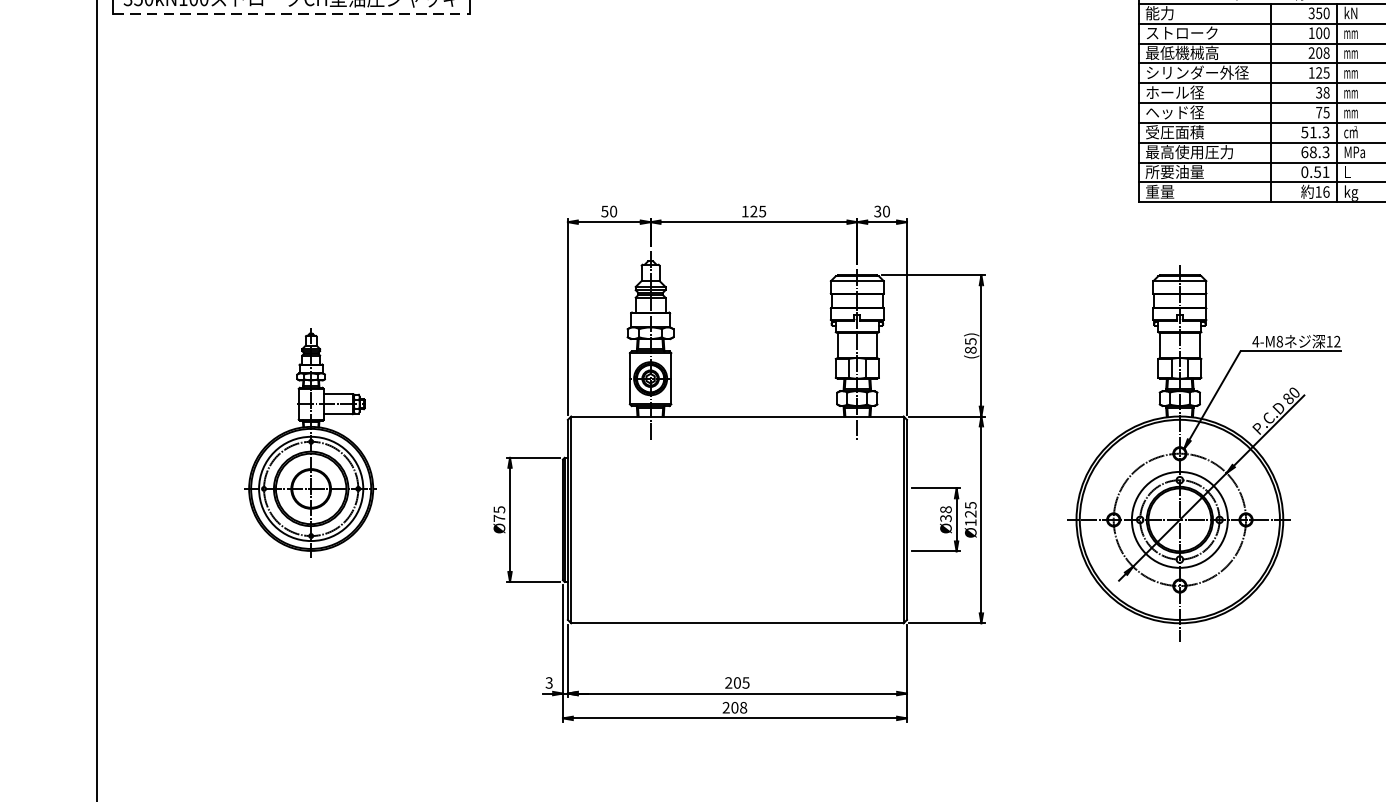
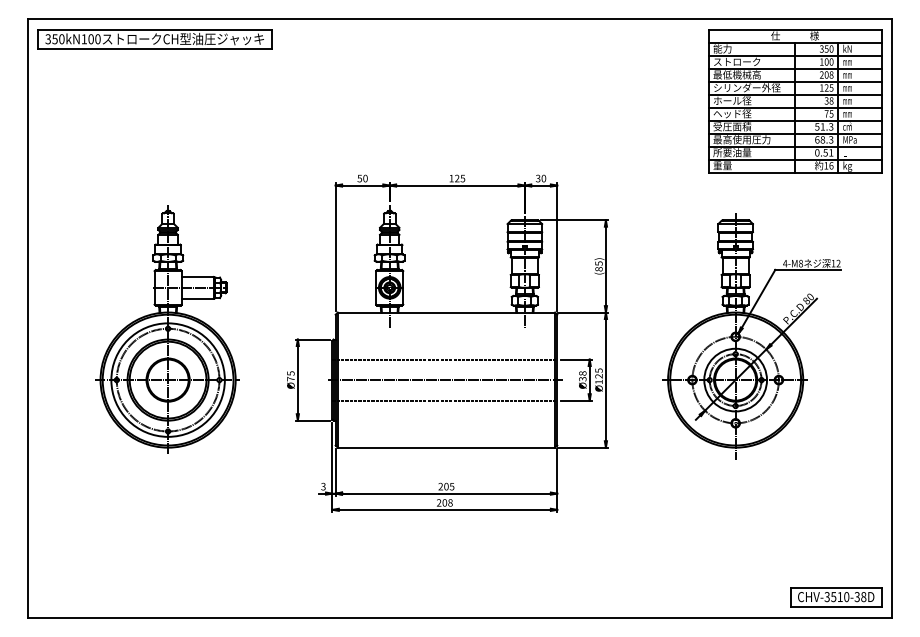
line: (292, 14) -> (155, 49), dashed -> solid
part: (310, 442) -> (167, 329), size x1.67
line: (734, 488) -> (444, 359), added
line: (735, 520) -> (445, 380), added
line: (734, 551) -> (444, 400), added

